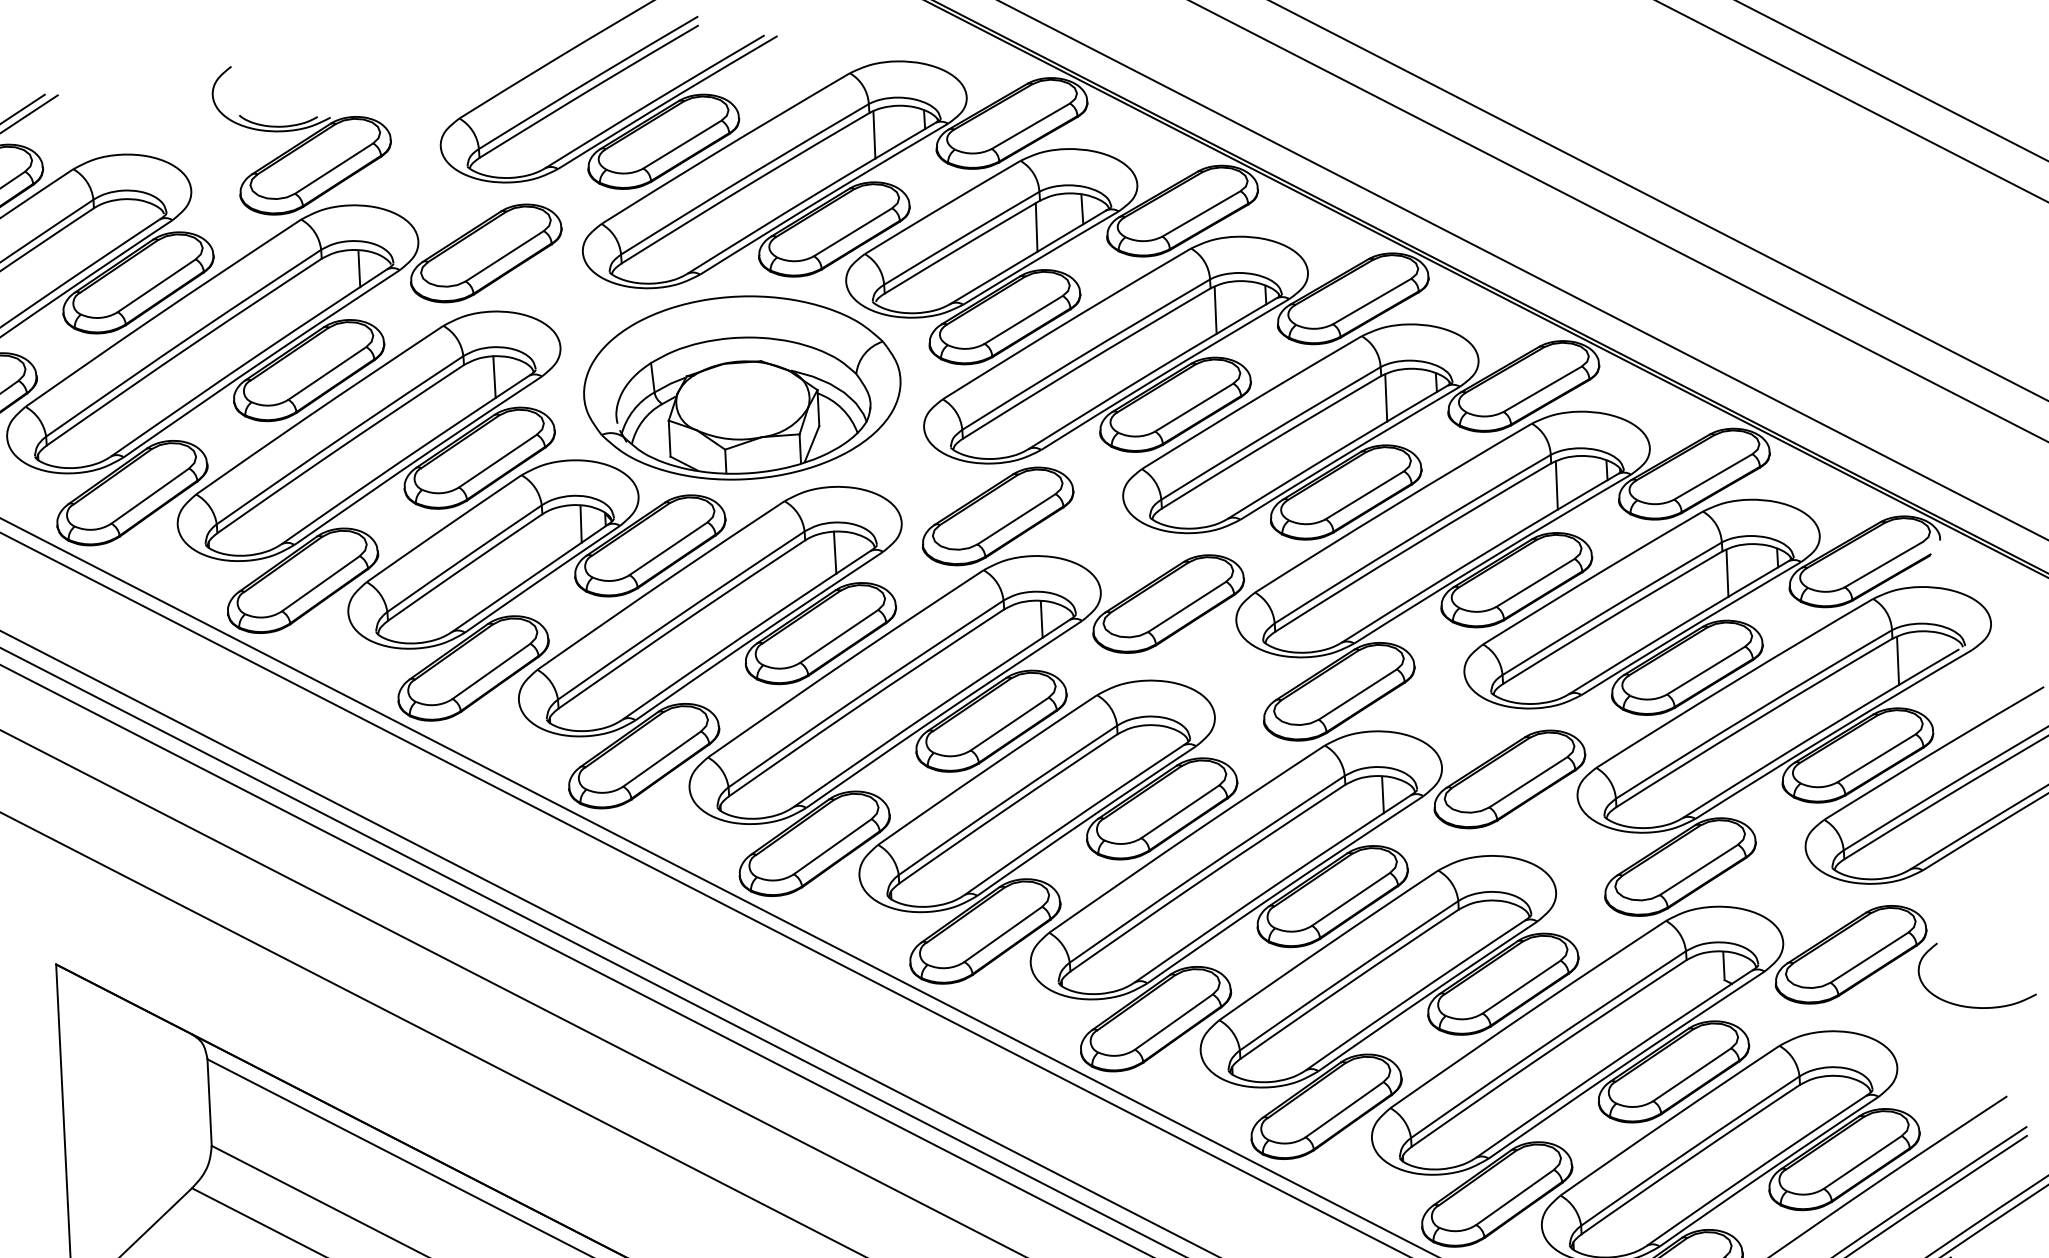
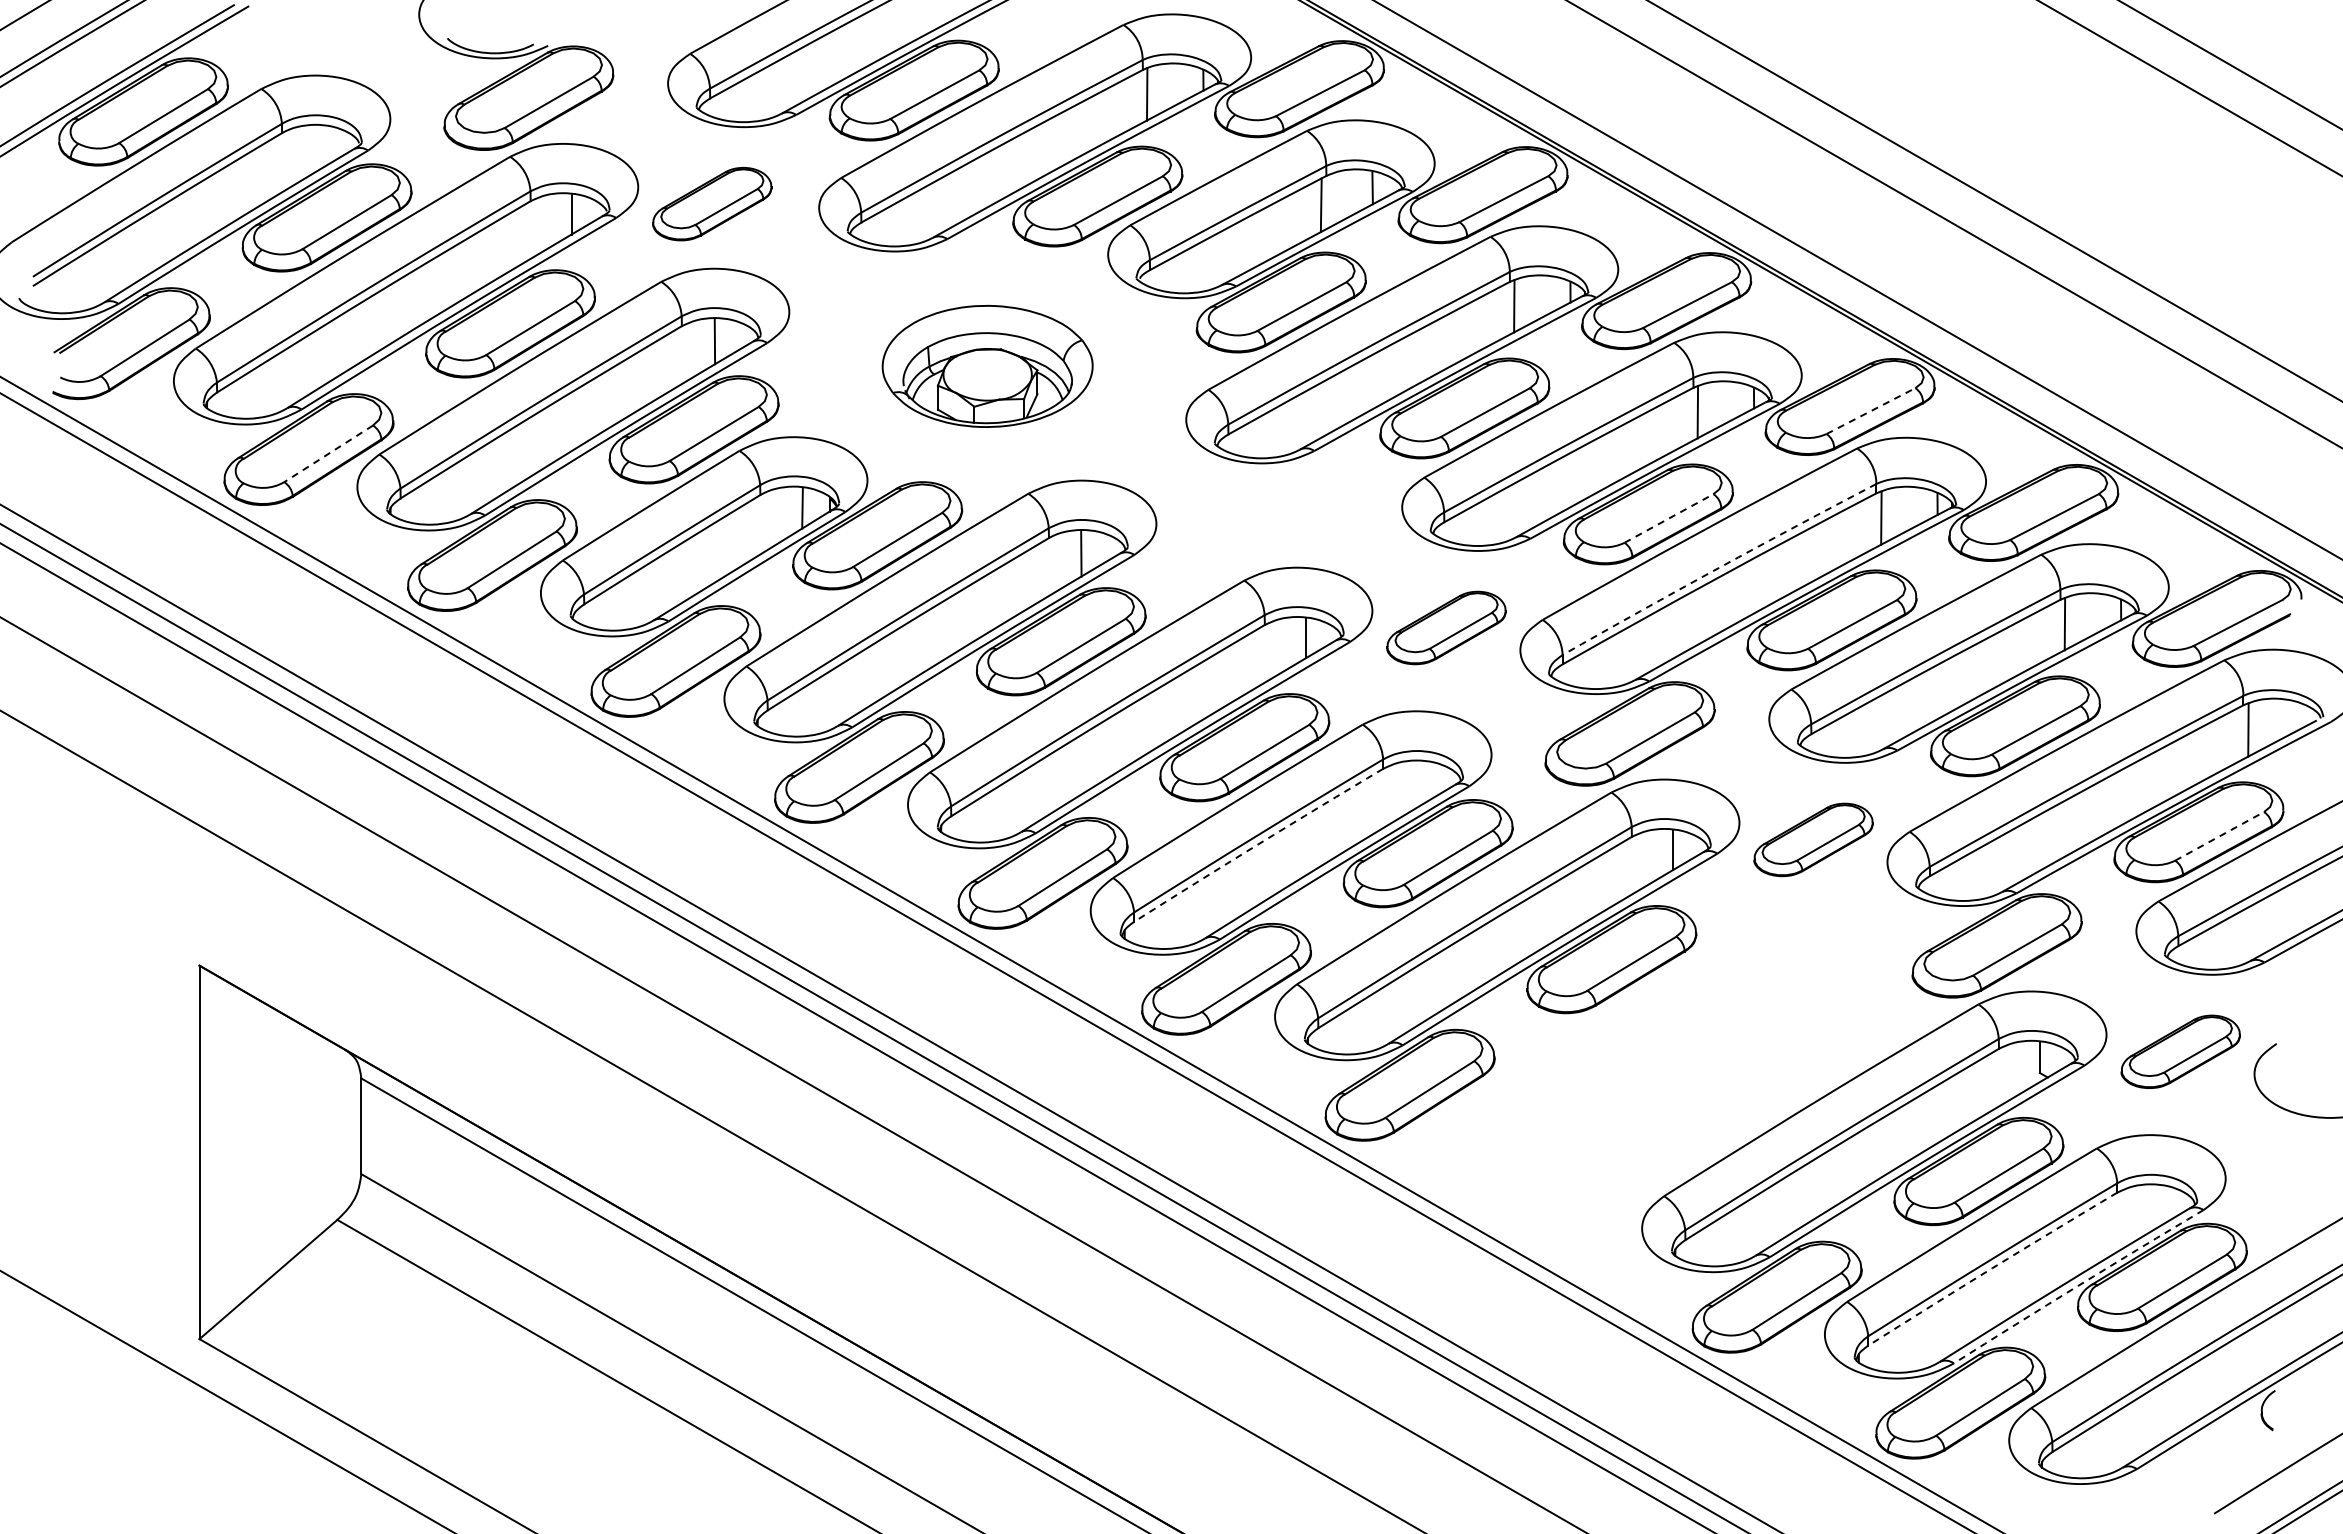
part: (485, 252) -> (711, 203), size x0.7
part: (742, 387) -> (987, 366), size x0.6
line: (1542, 389) -> (1870, 411), solid -> dashed
line: (150, 495) -> (328, 453), solid -> dashed
line: (1364, 495) -> (1668, 518), solid -> dashed
part: (997, 515) -> (1262, 521), removed
arc: (1411, 538) -> (1718, 568), solid -> dashed
part: (1168, 603) -> (1446, 627), size x0.7
line: (1876, 758) -> (2219, 836), solid -> dashed
part: (1509, 779) -> (1813, 839), size x0.7
arc: (1008, 808) -> (1258, 844), solid -> dashed
part: (1850, 954) -> (2180, 1051), size x0.7
part: (1389, 1006) -> (1668, 1084), removed
arc: (1690, 1158) -> (1992, 1268), solid -> dashed
arc: (1768, 1170) -> (2078, 1285), solid -> dashed

